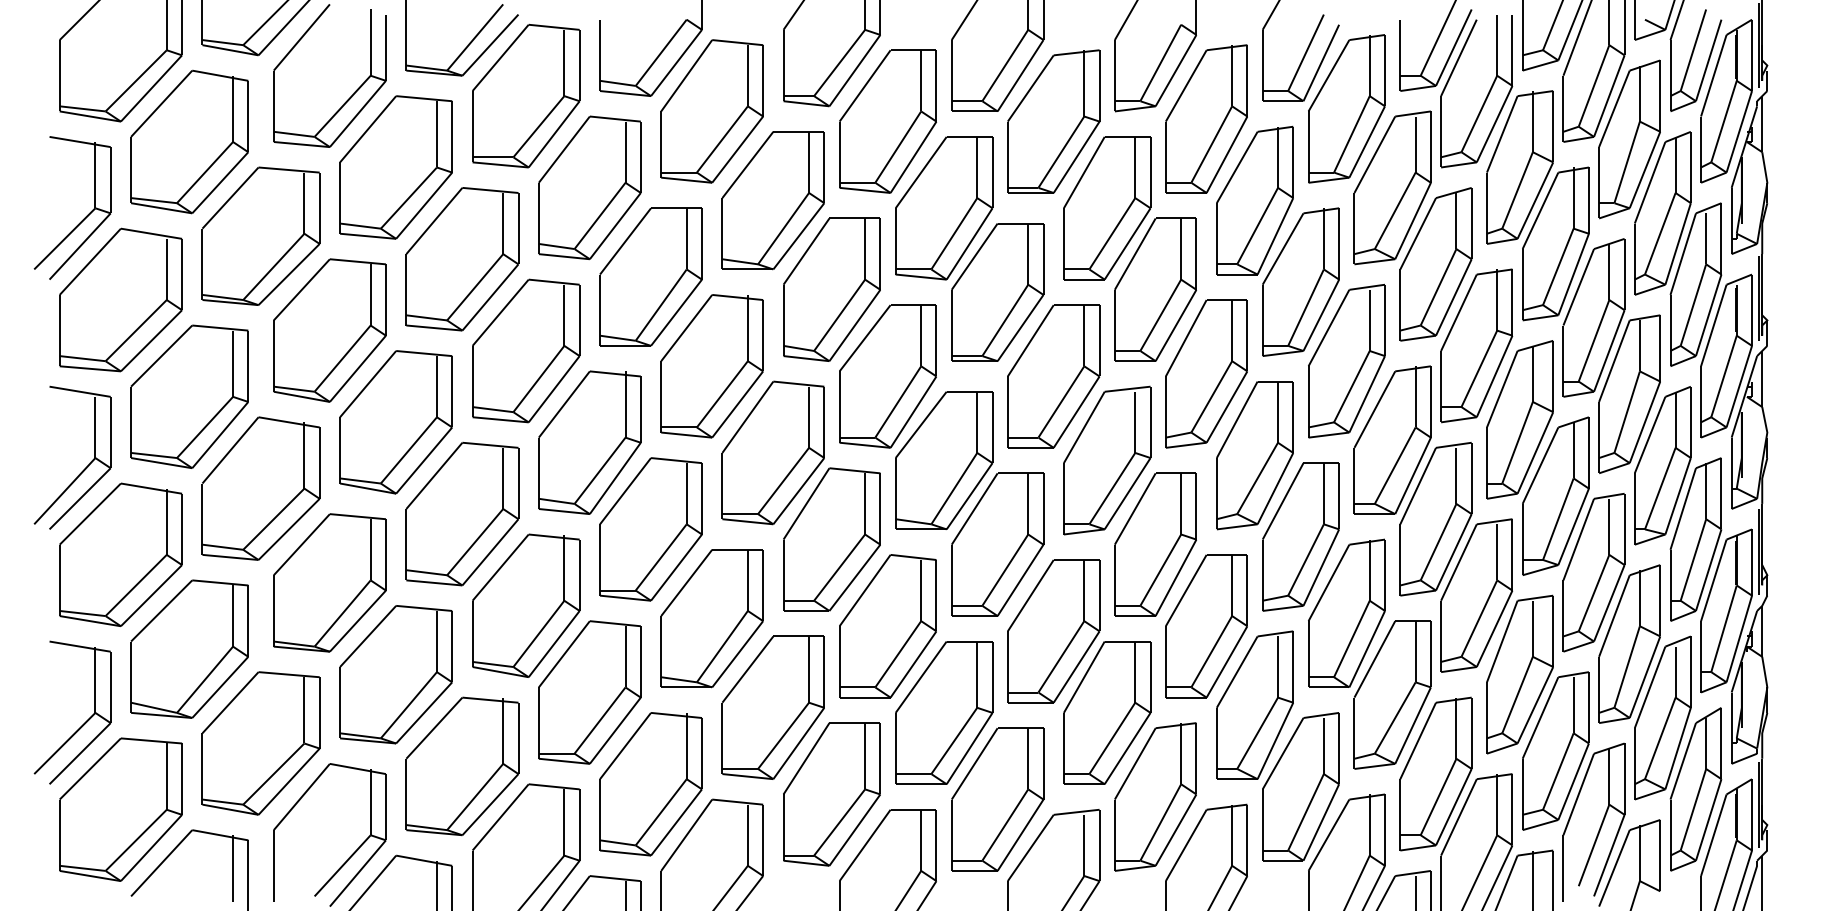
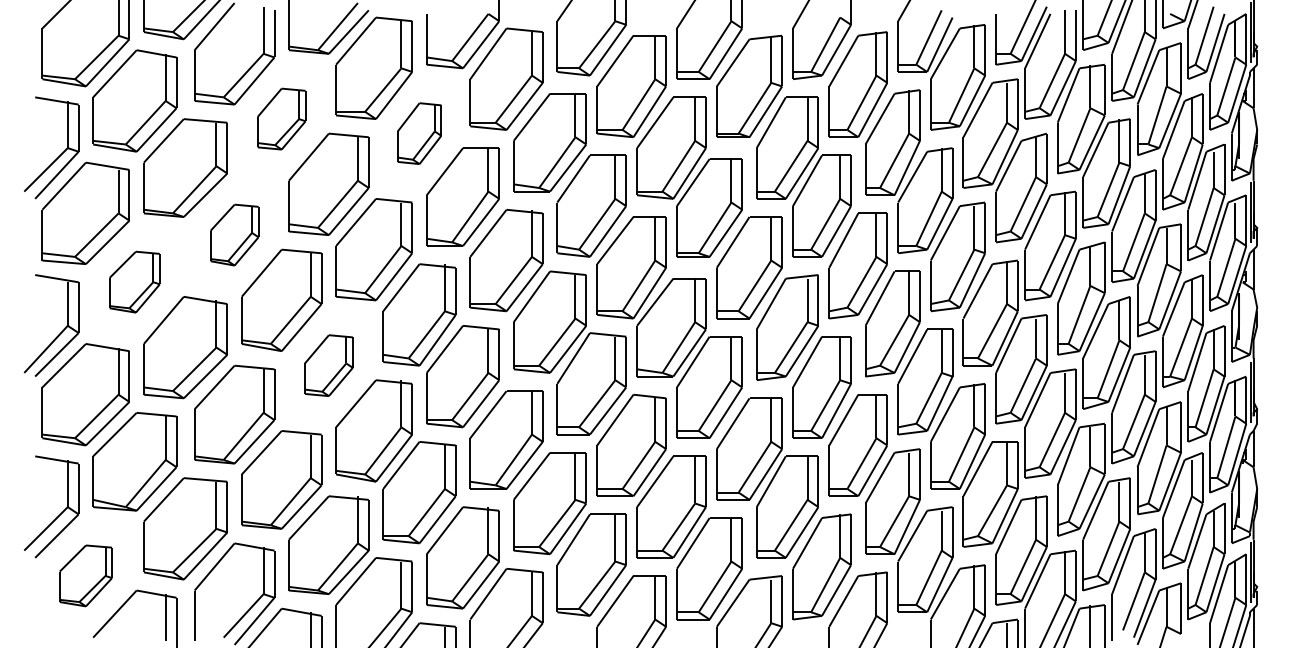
part: (395, 167) -> (281, 119), size x0.6
part: (589, 187) -> (419, 133), size x0.6
part: (329, 330) -> (234, 235), size x0.6
part: (189, 396) -> (134, 282), size x0.6
part: (462, 513) -> (328, 365), size x0.6
part: (120, 809) -> (85, 575), size x0.6

